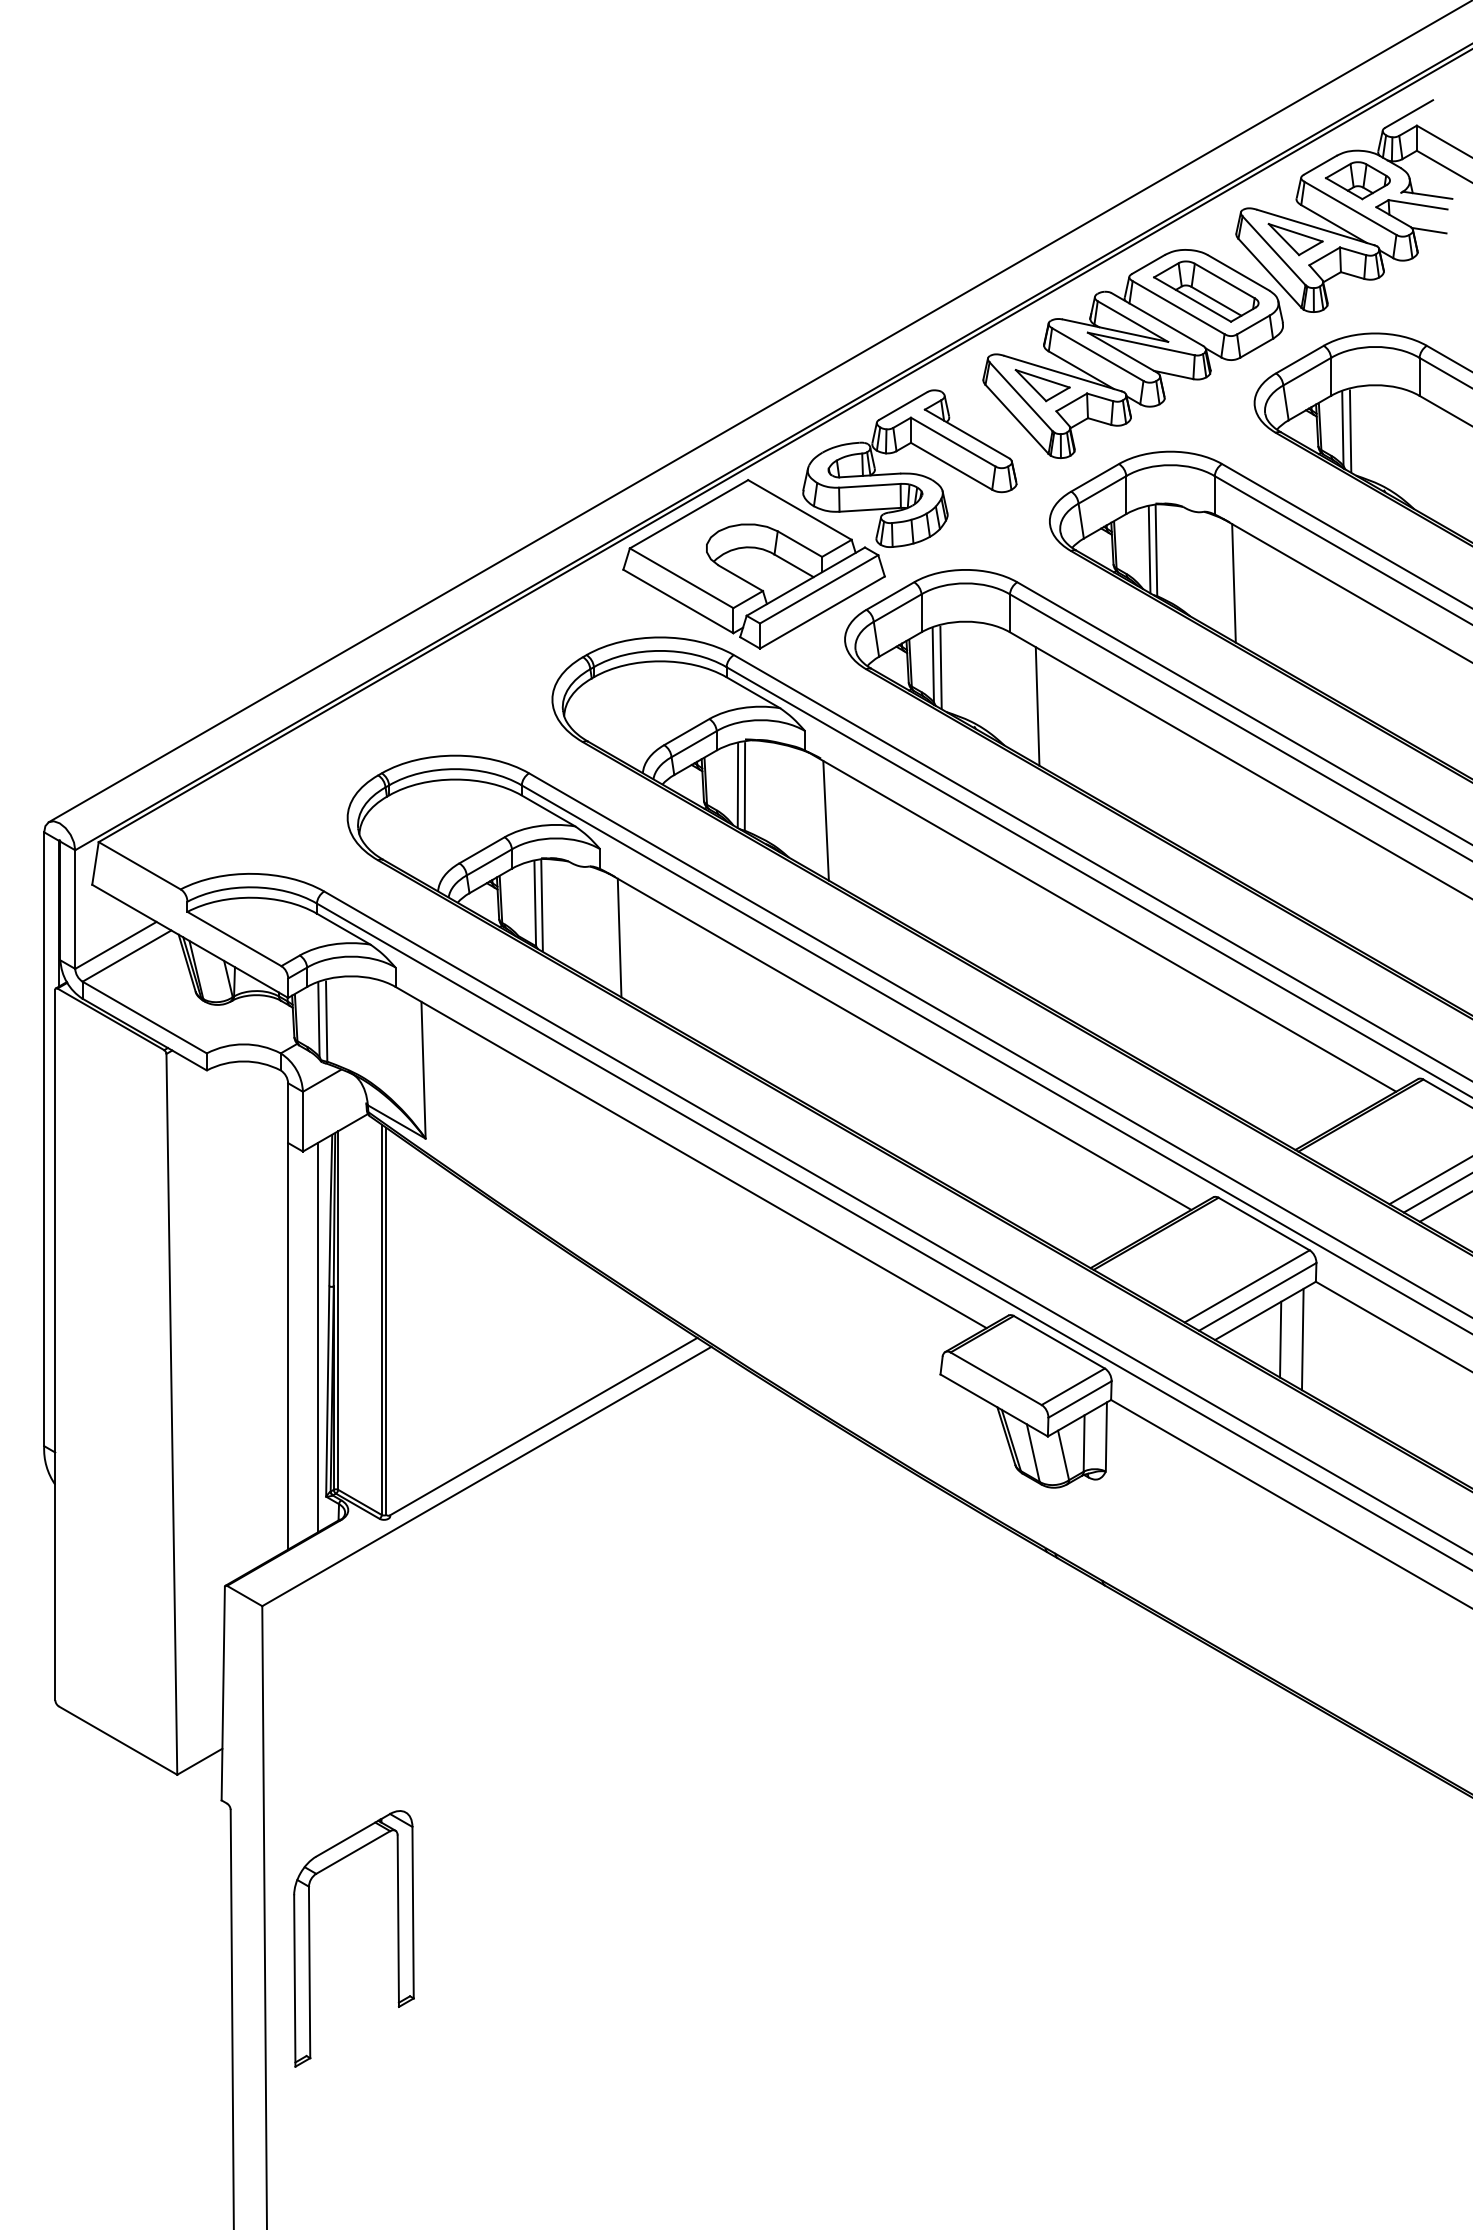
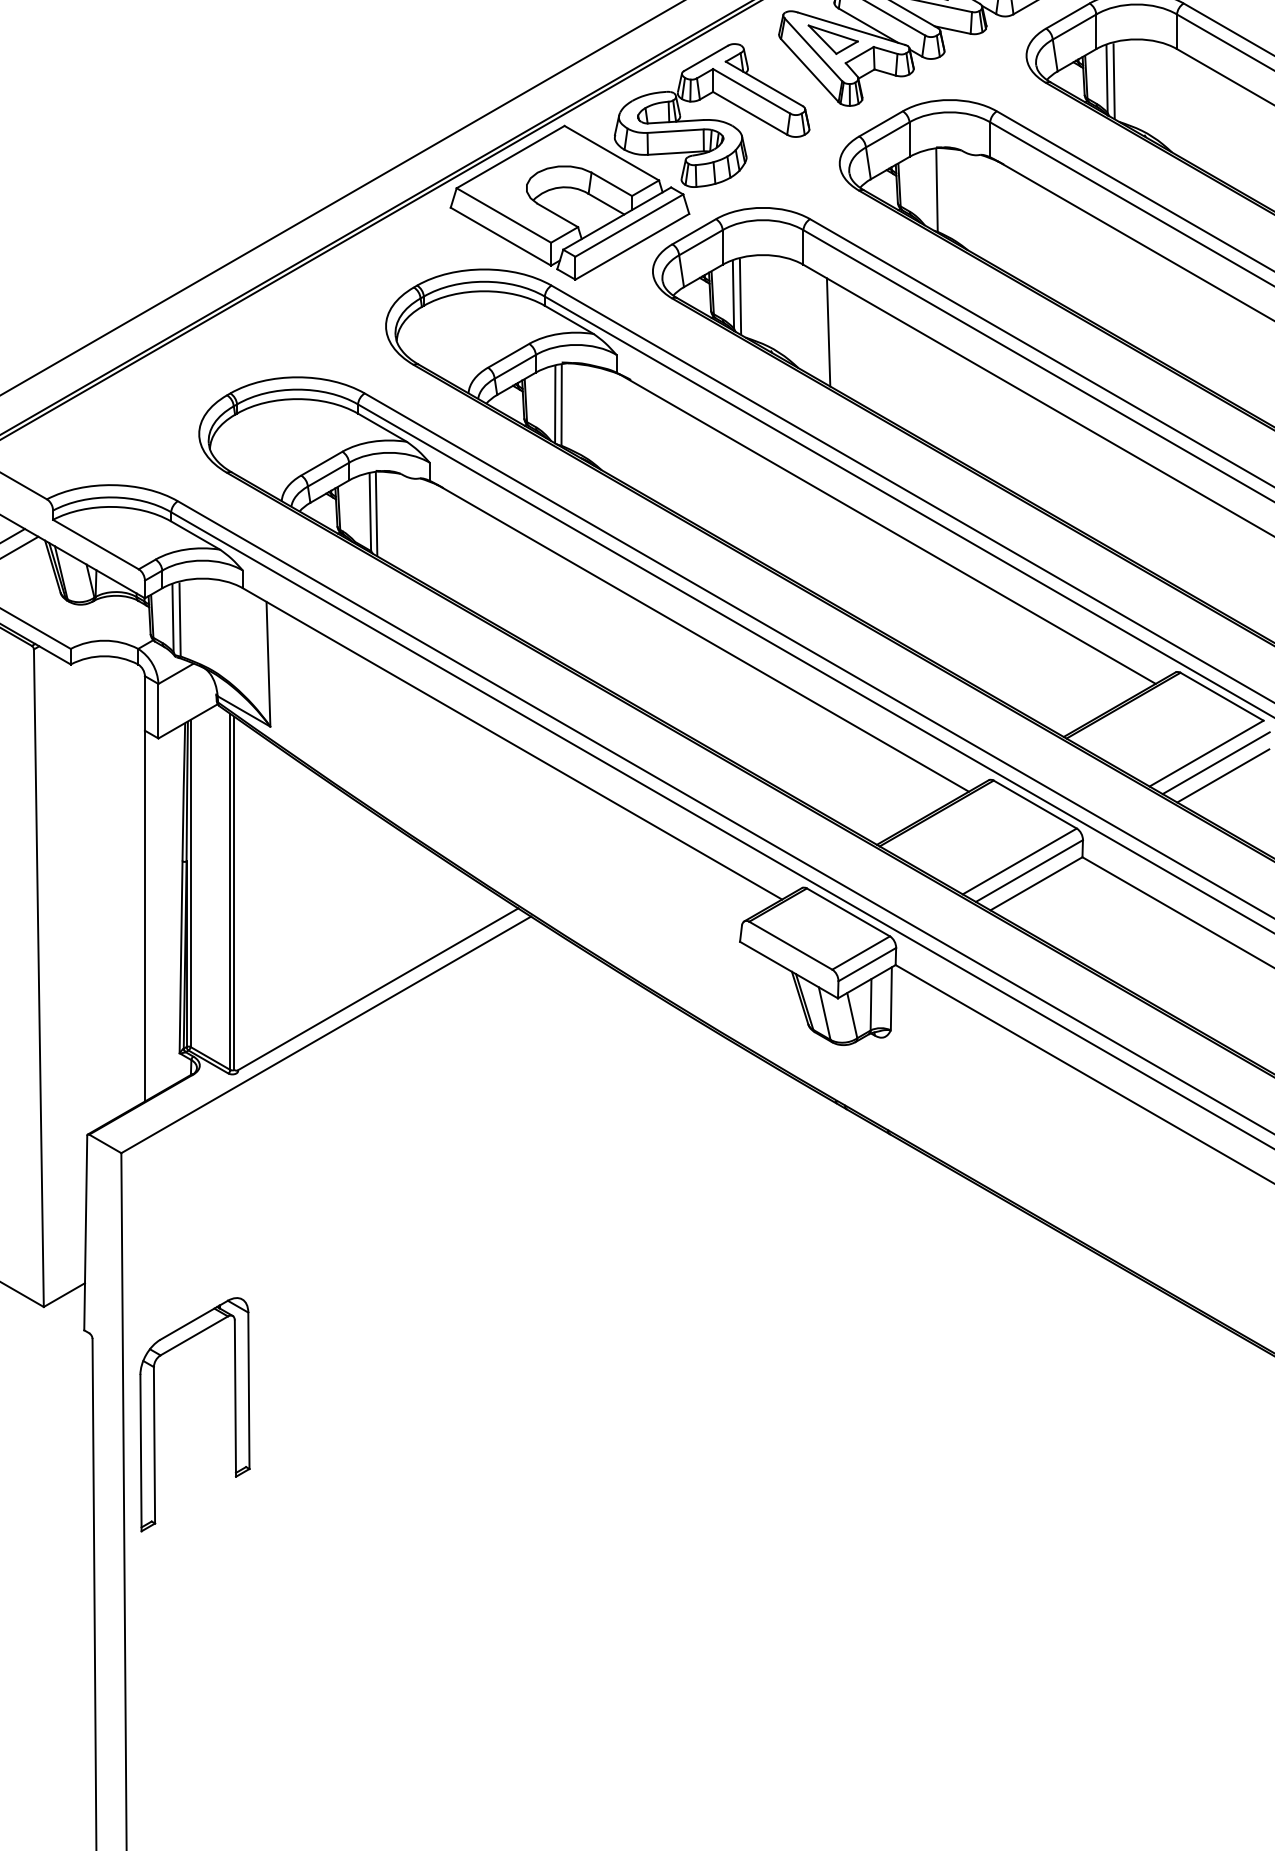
line: (1149, 549) -> (930, 189), removed
line: (1233, 583) -> (1007, 220), removed
line: (825, 820) -> (635, 436), removed
line: (619, 937) -> (447, 543), removed
line: (317, 1337) -> (171, 908), removed
line: (1280, 1339) -> (1050, 909), removed
line: (1302, 1339) -> (1070, 909), removed
part: (310, 1938) -> (155, 1414), moved

